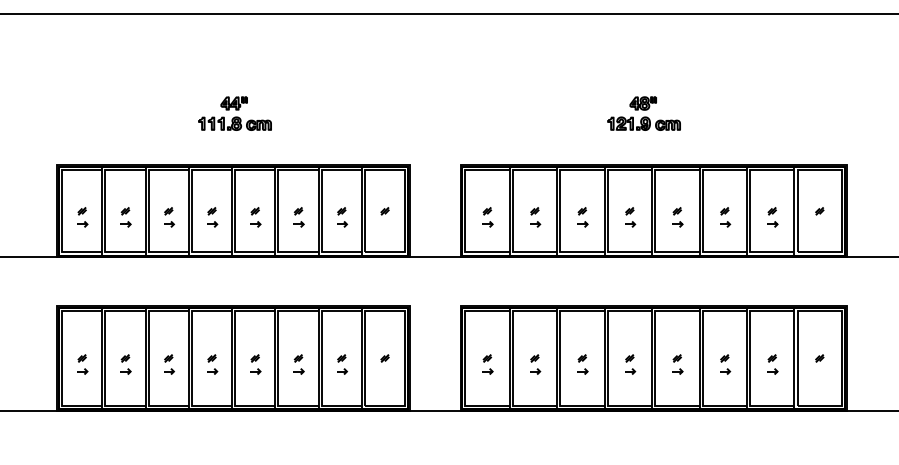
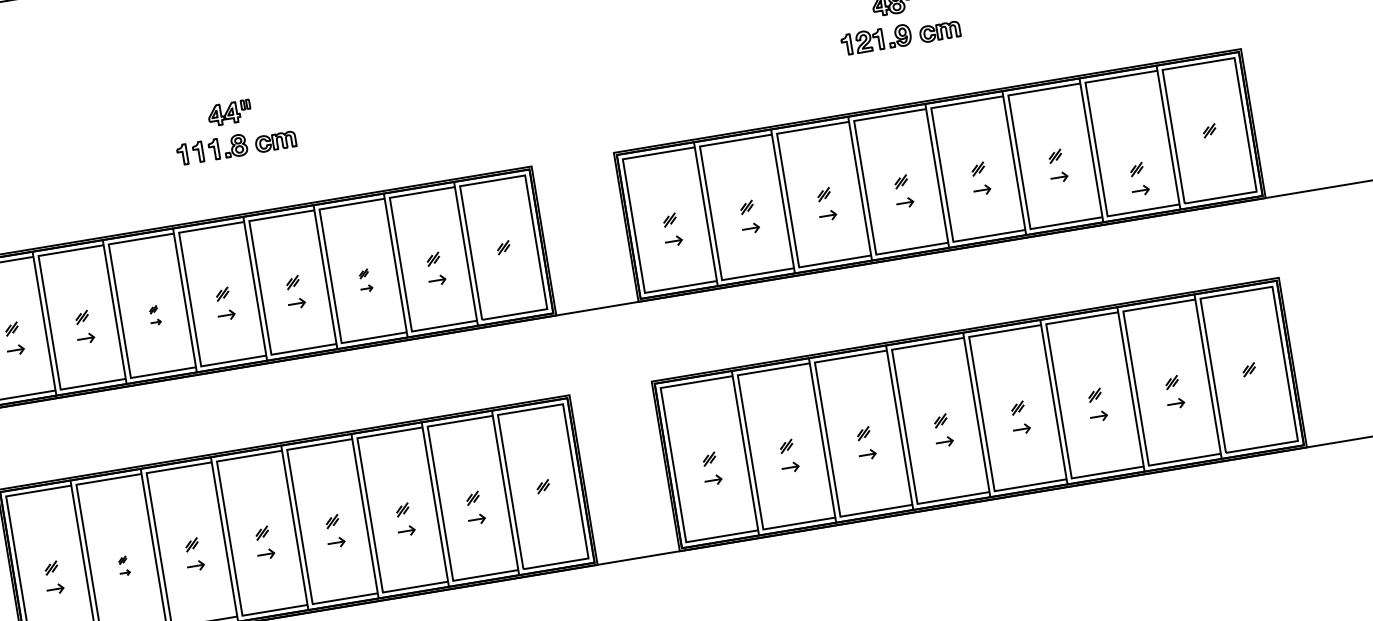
part: (169, 217) -> (155, 315), size x0.6
part: (298, 217) -> (364, 280), size x0.7
part: (772, 217) -> (1138, 179), moved
part: (125, 364) -> (123, 566), size x0.6

